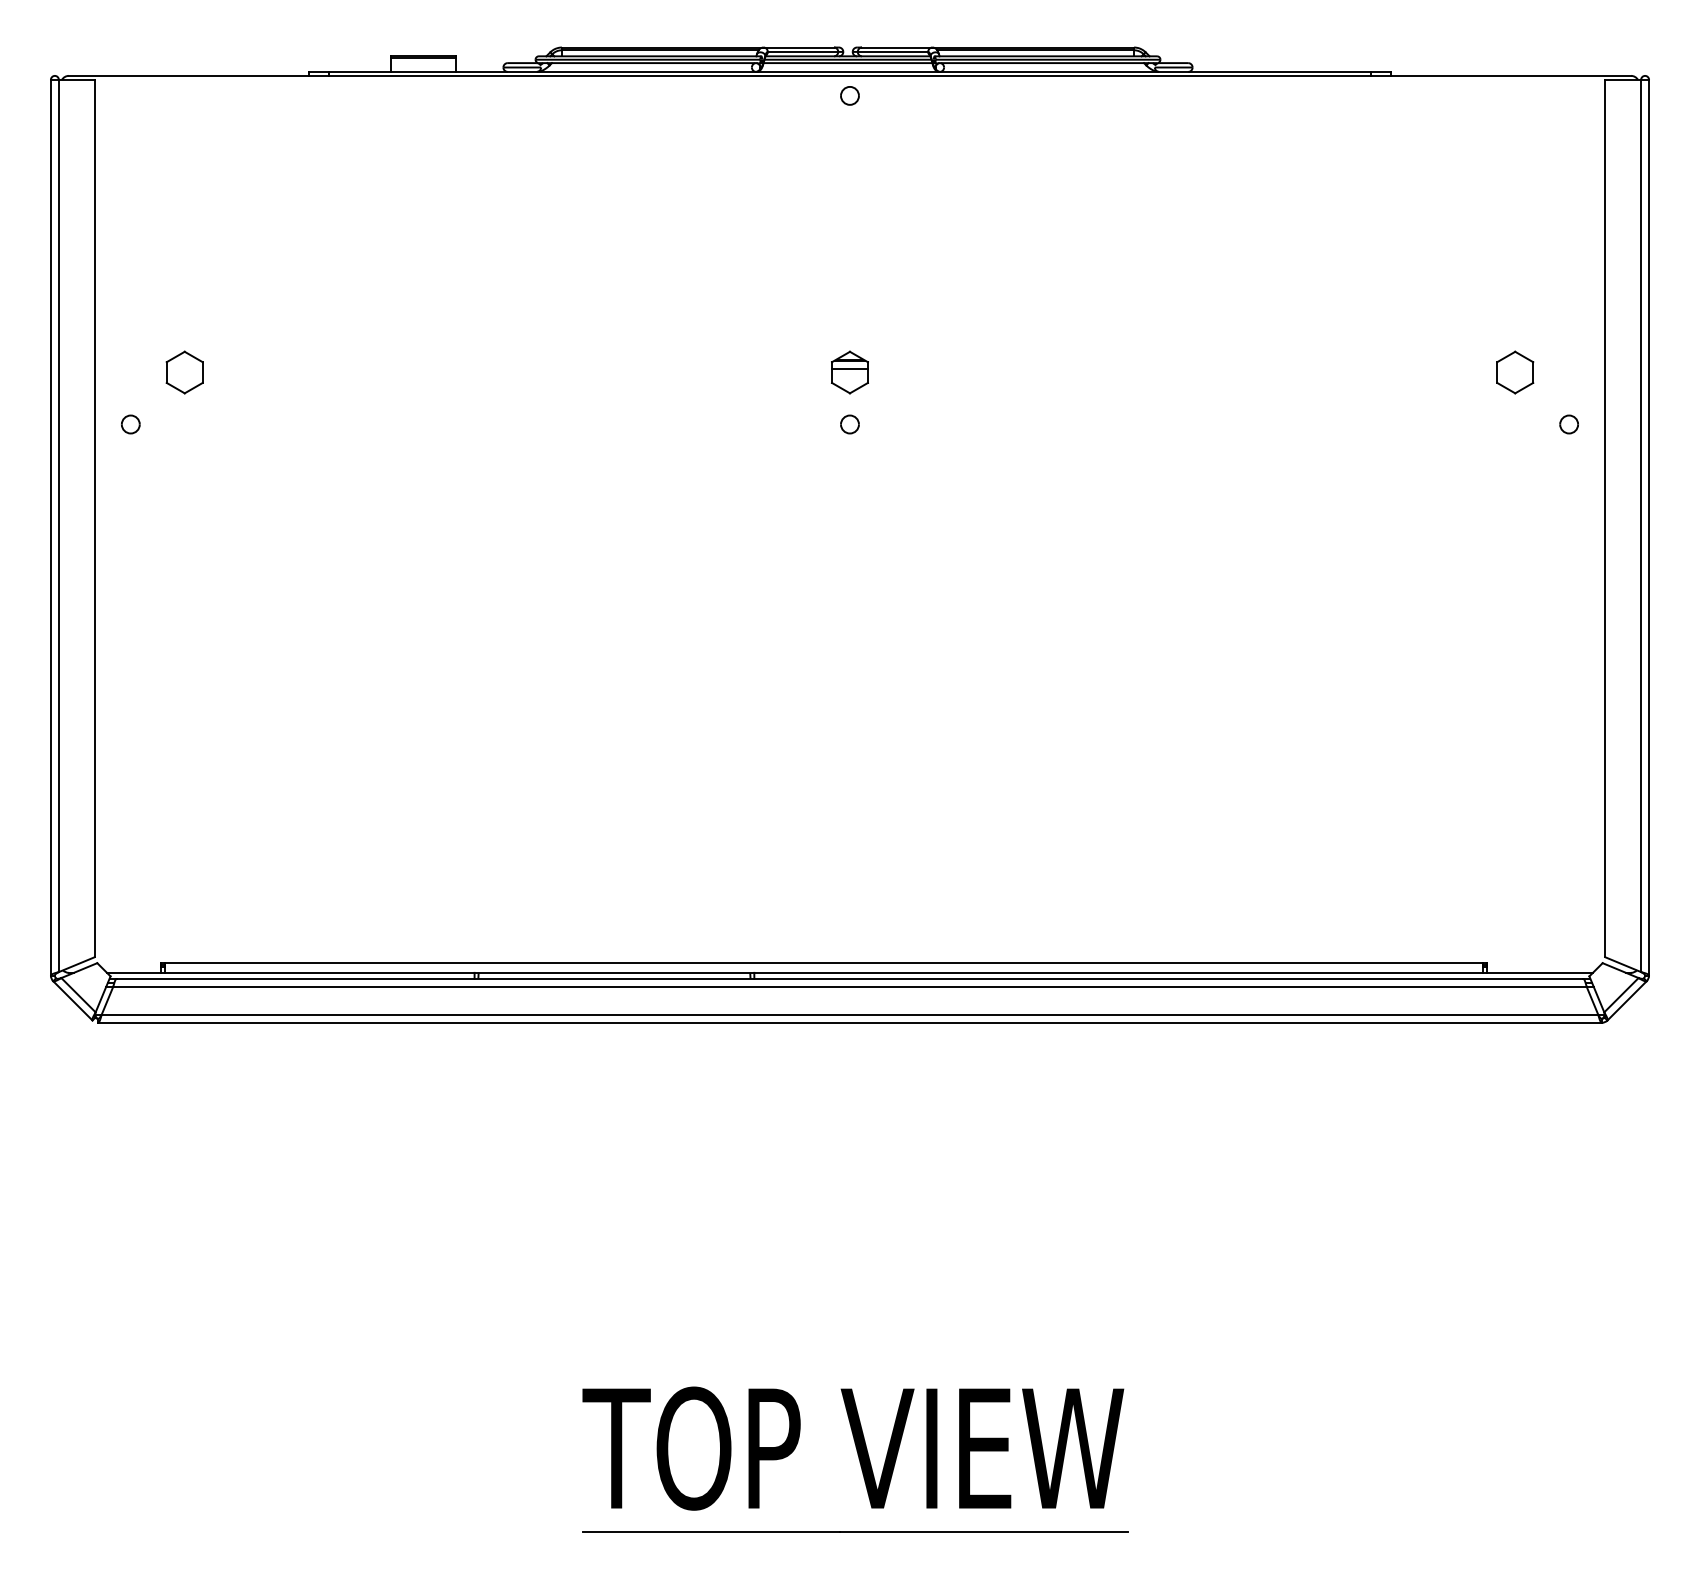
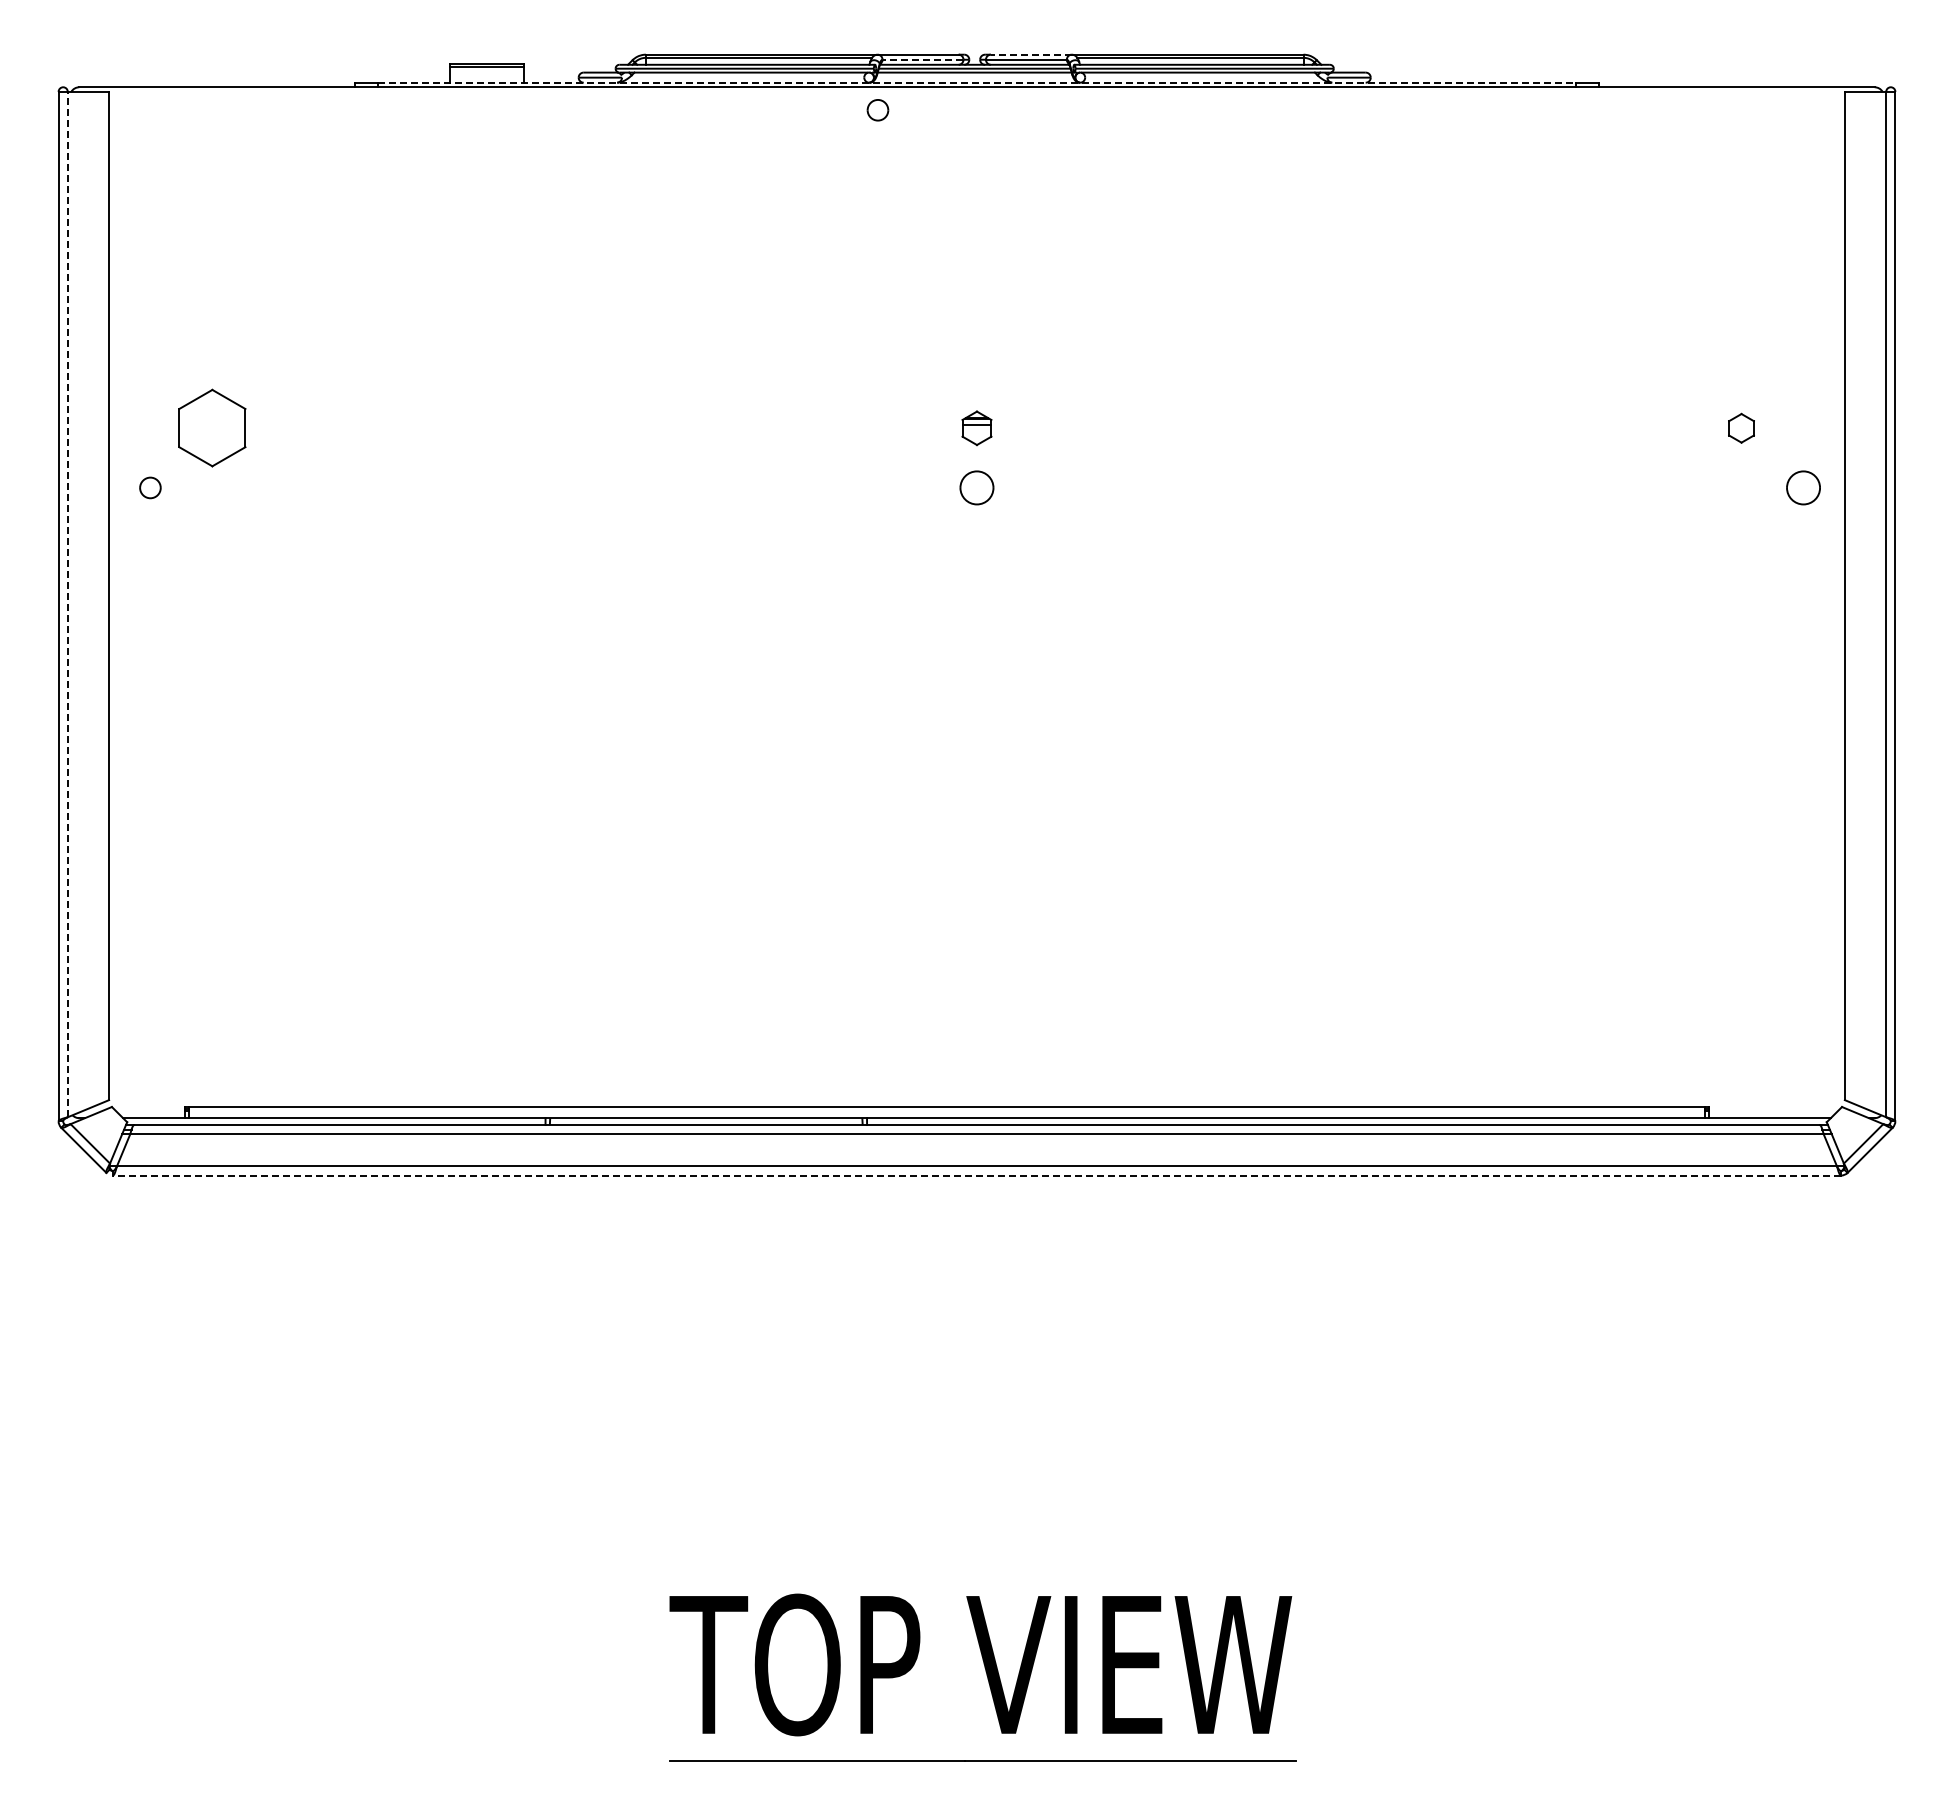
line: (896, 47) -> (1030, 54), solid -> dashed
line: (802, 51) -> (922, 59), solid -> dashed
line: (850, 71) -> (977, 82), solid -> dashed
part: (849, 96) -> (877, 110), moved
part: (184, 372) -> (212, 428), size x1.6
part: (849, 372) -> (976, 428), size x0.7
part: (1515, 372) -> (1741, 428), size x0.6
part: (849, 424) -> (976, 487), size x1.6
part: (1569, 424) -> (1803, 487), size x1.6
line: (58, 525) -> (67, 604), solid -> dashed
line: (849, 1022) -> (976, 1175), solid -> dashed

